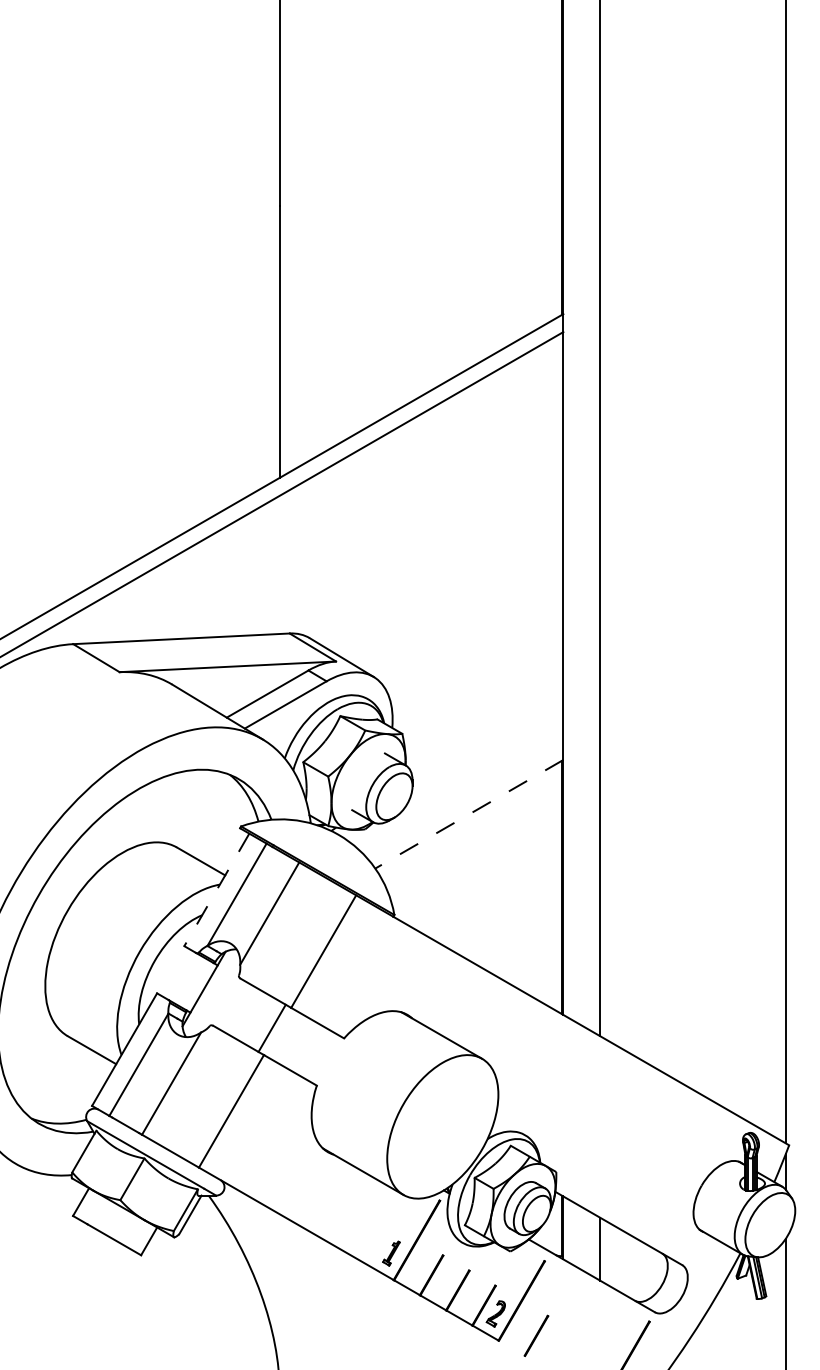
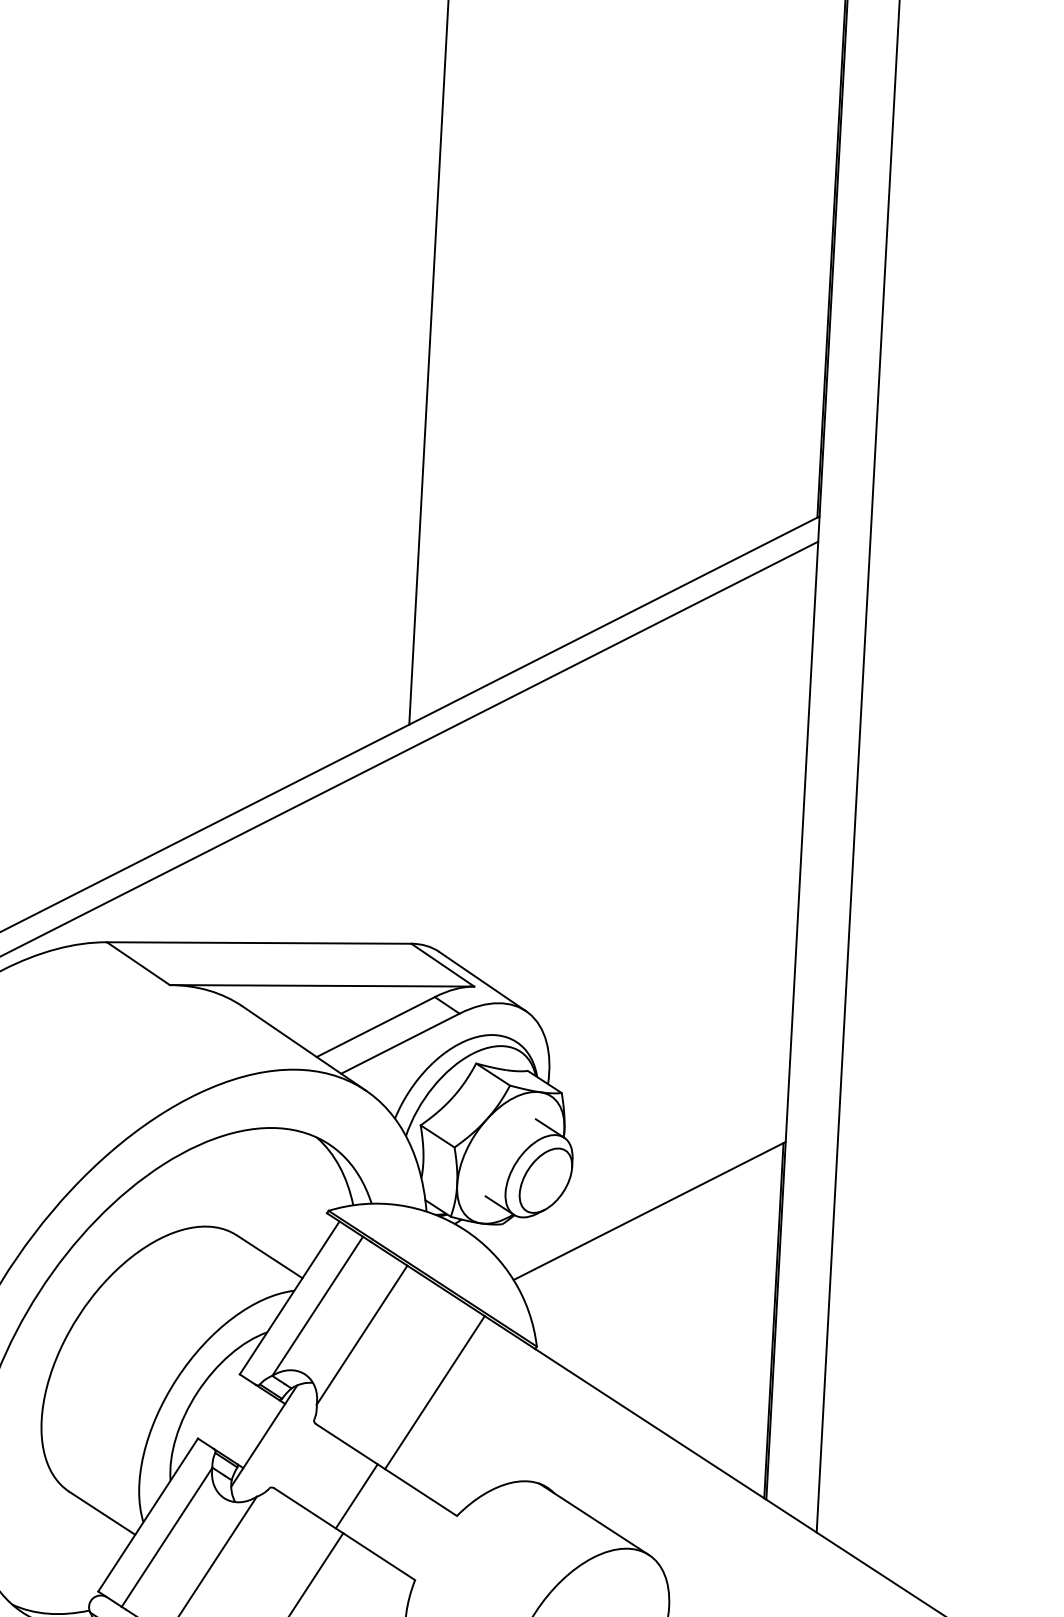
line: (469, 814) -> (649, 1211), dashed -> solid
line: (216, 889) -> (289, 1297), dashed -> solid

